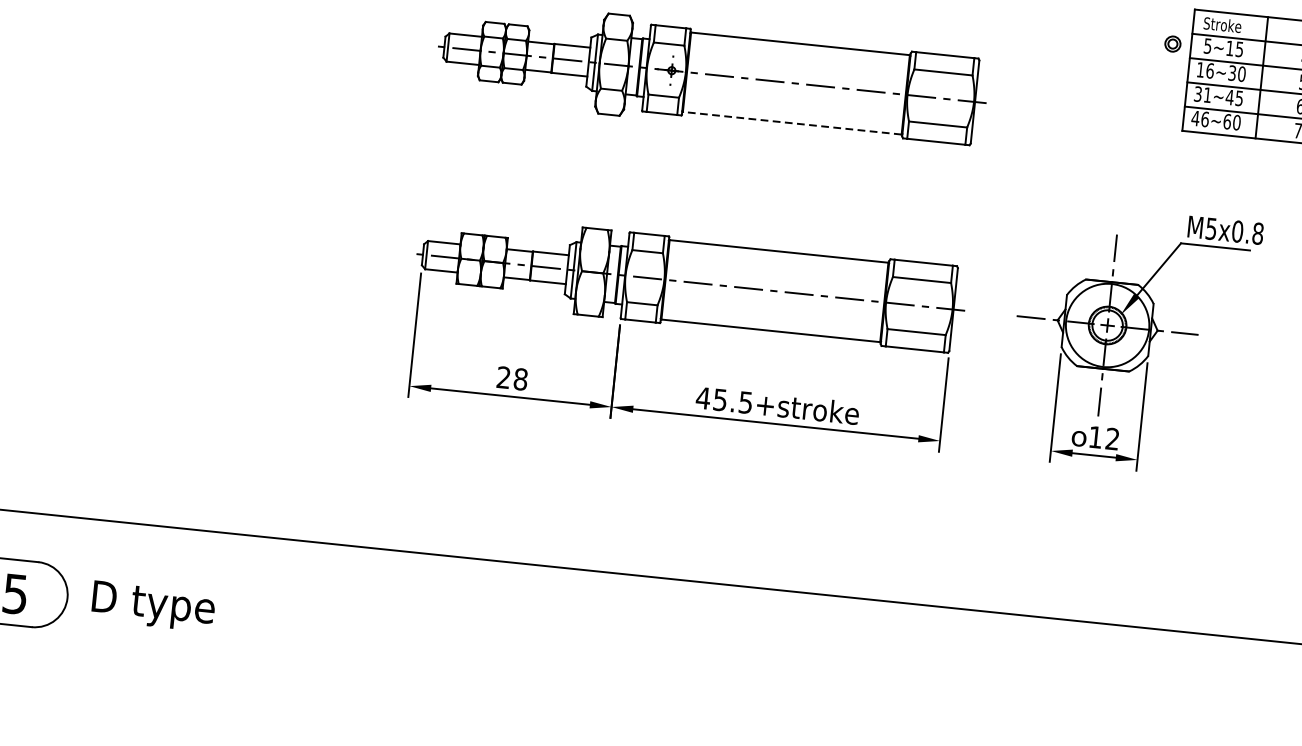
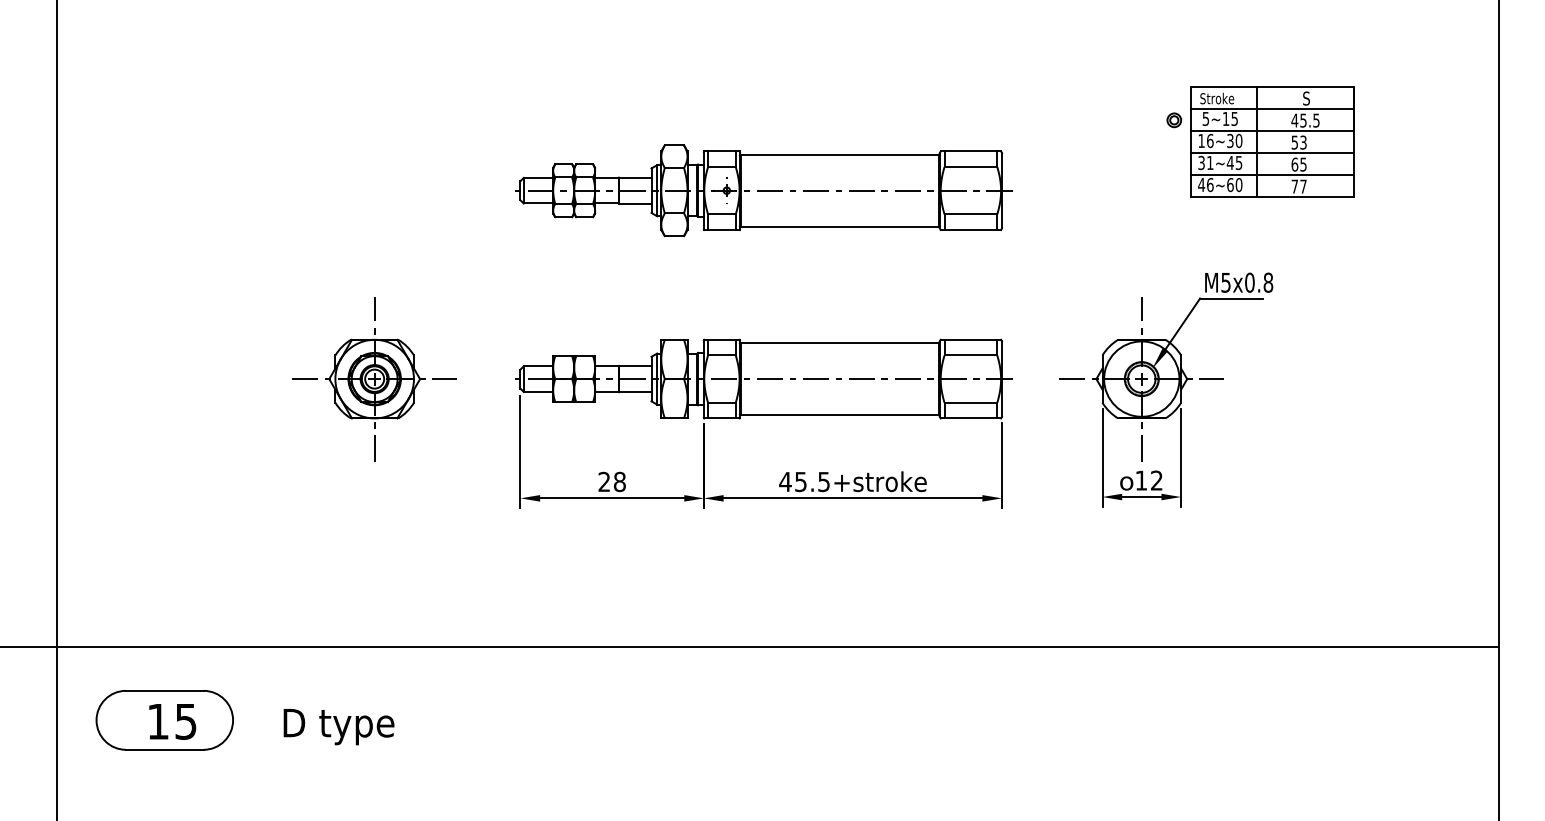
line: (791, 122) -> (839, 226), dashed -> solid
part: (262, 238) -> (374, 379), added
text: (152, 607) -> (338, 727), moved

